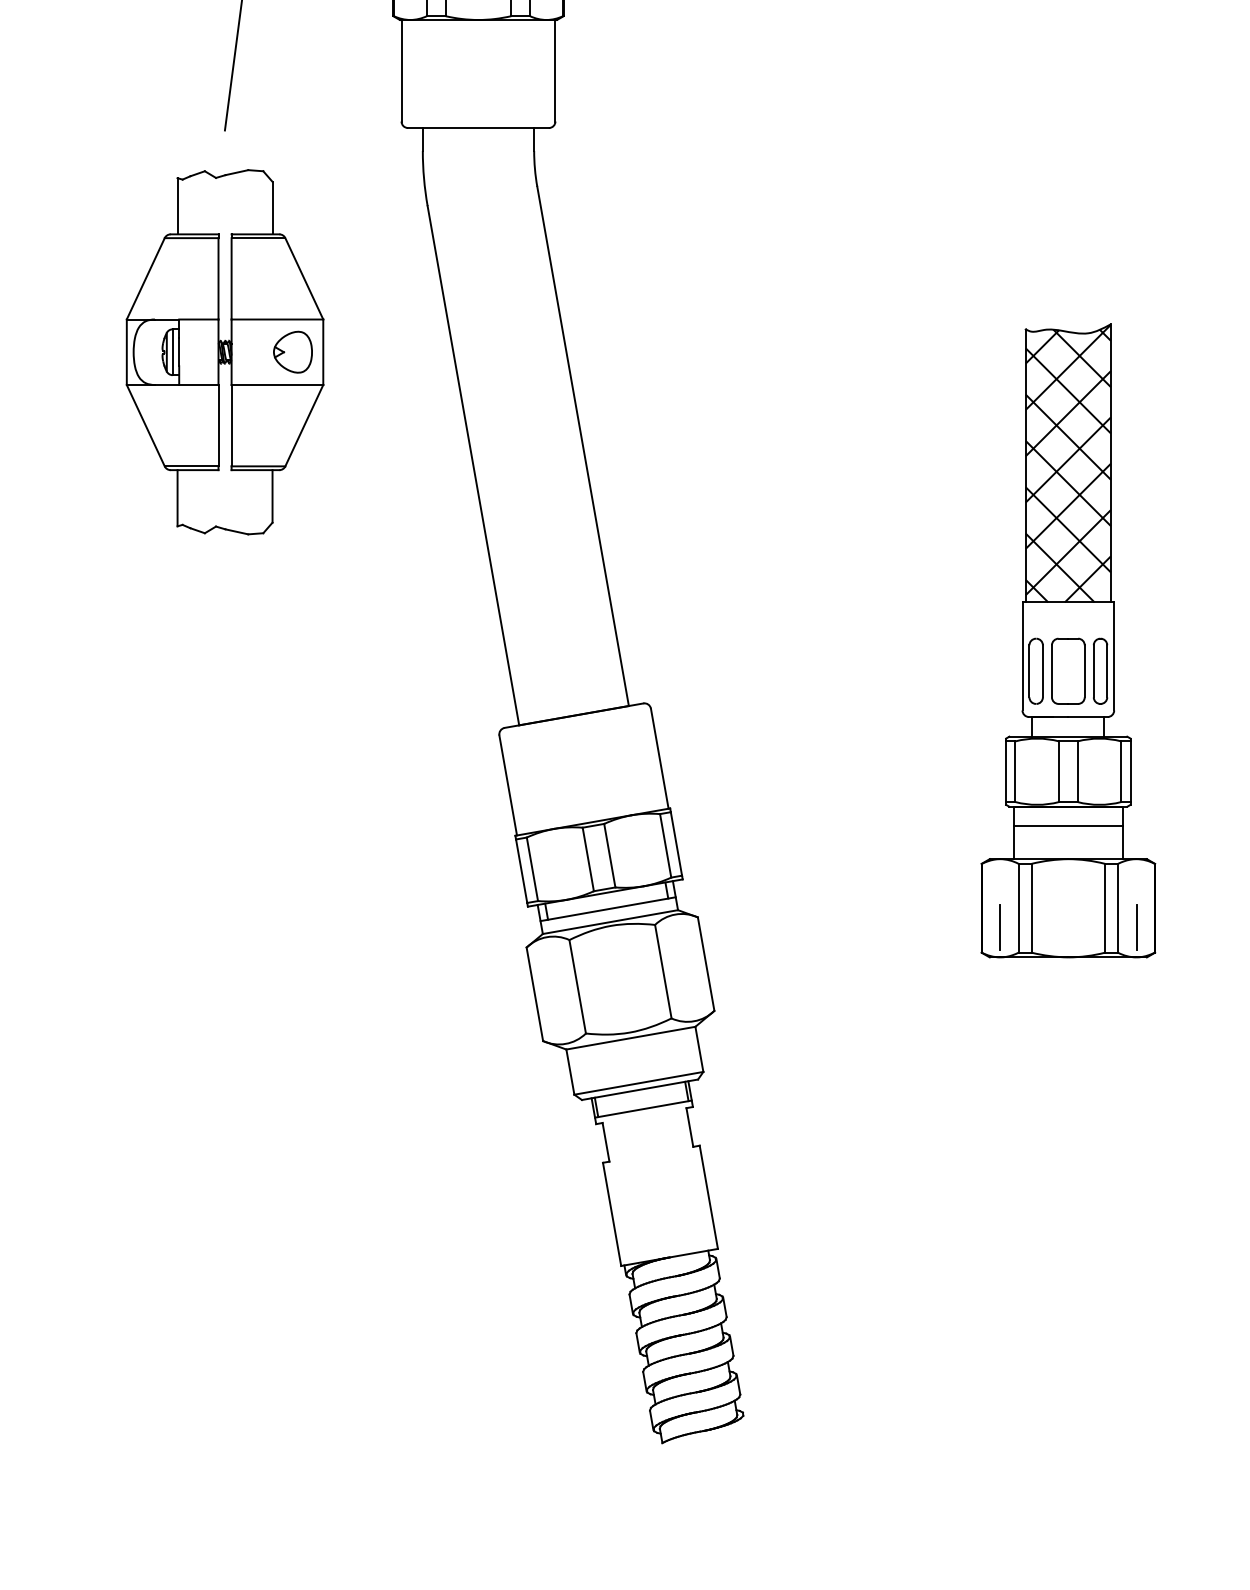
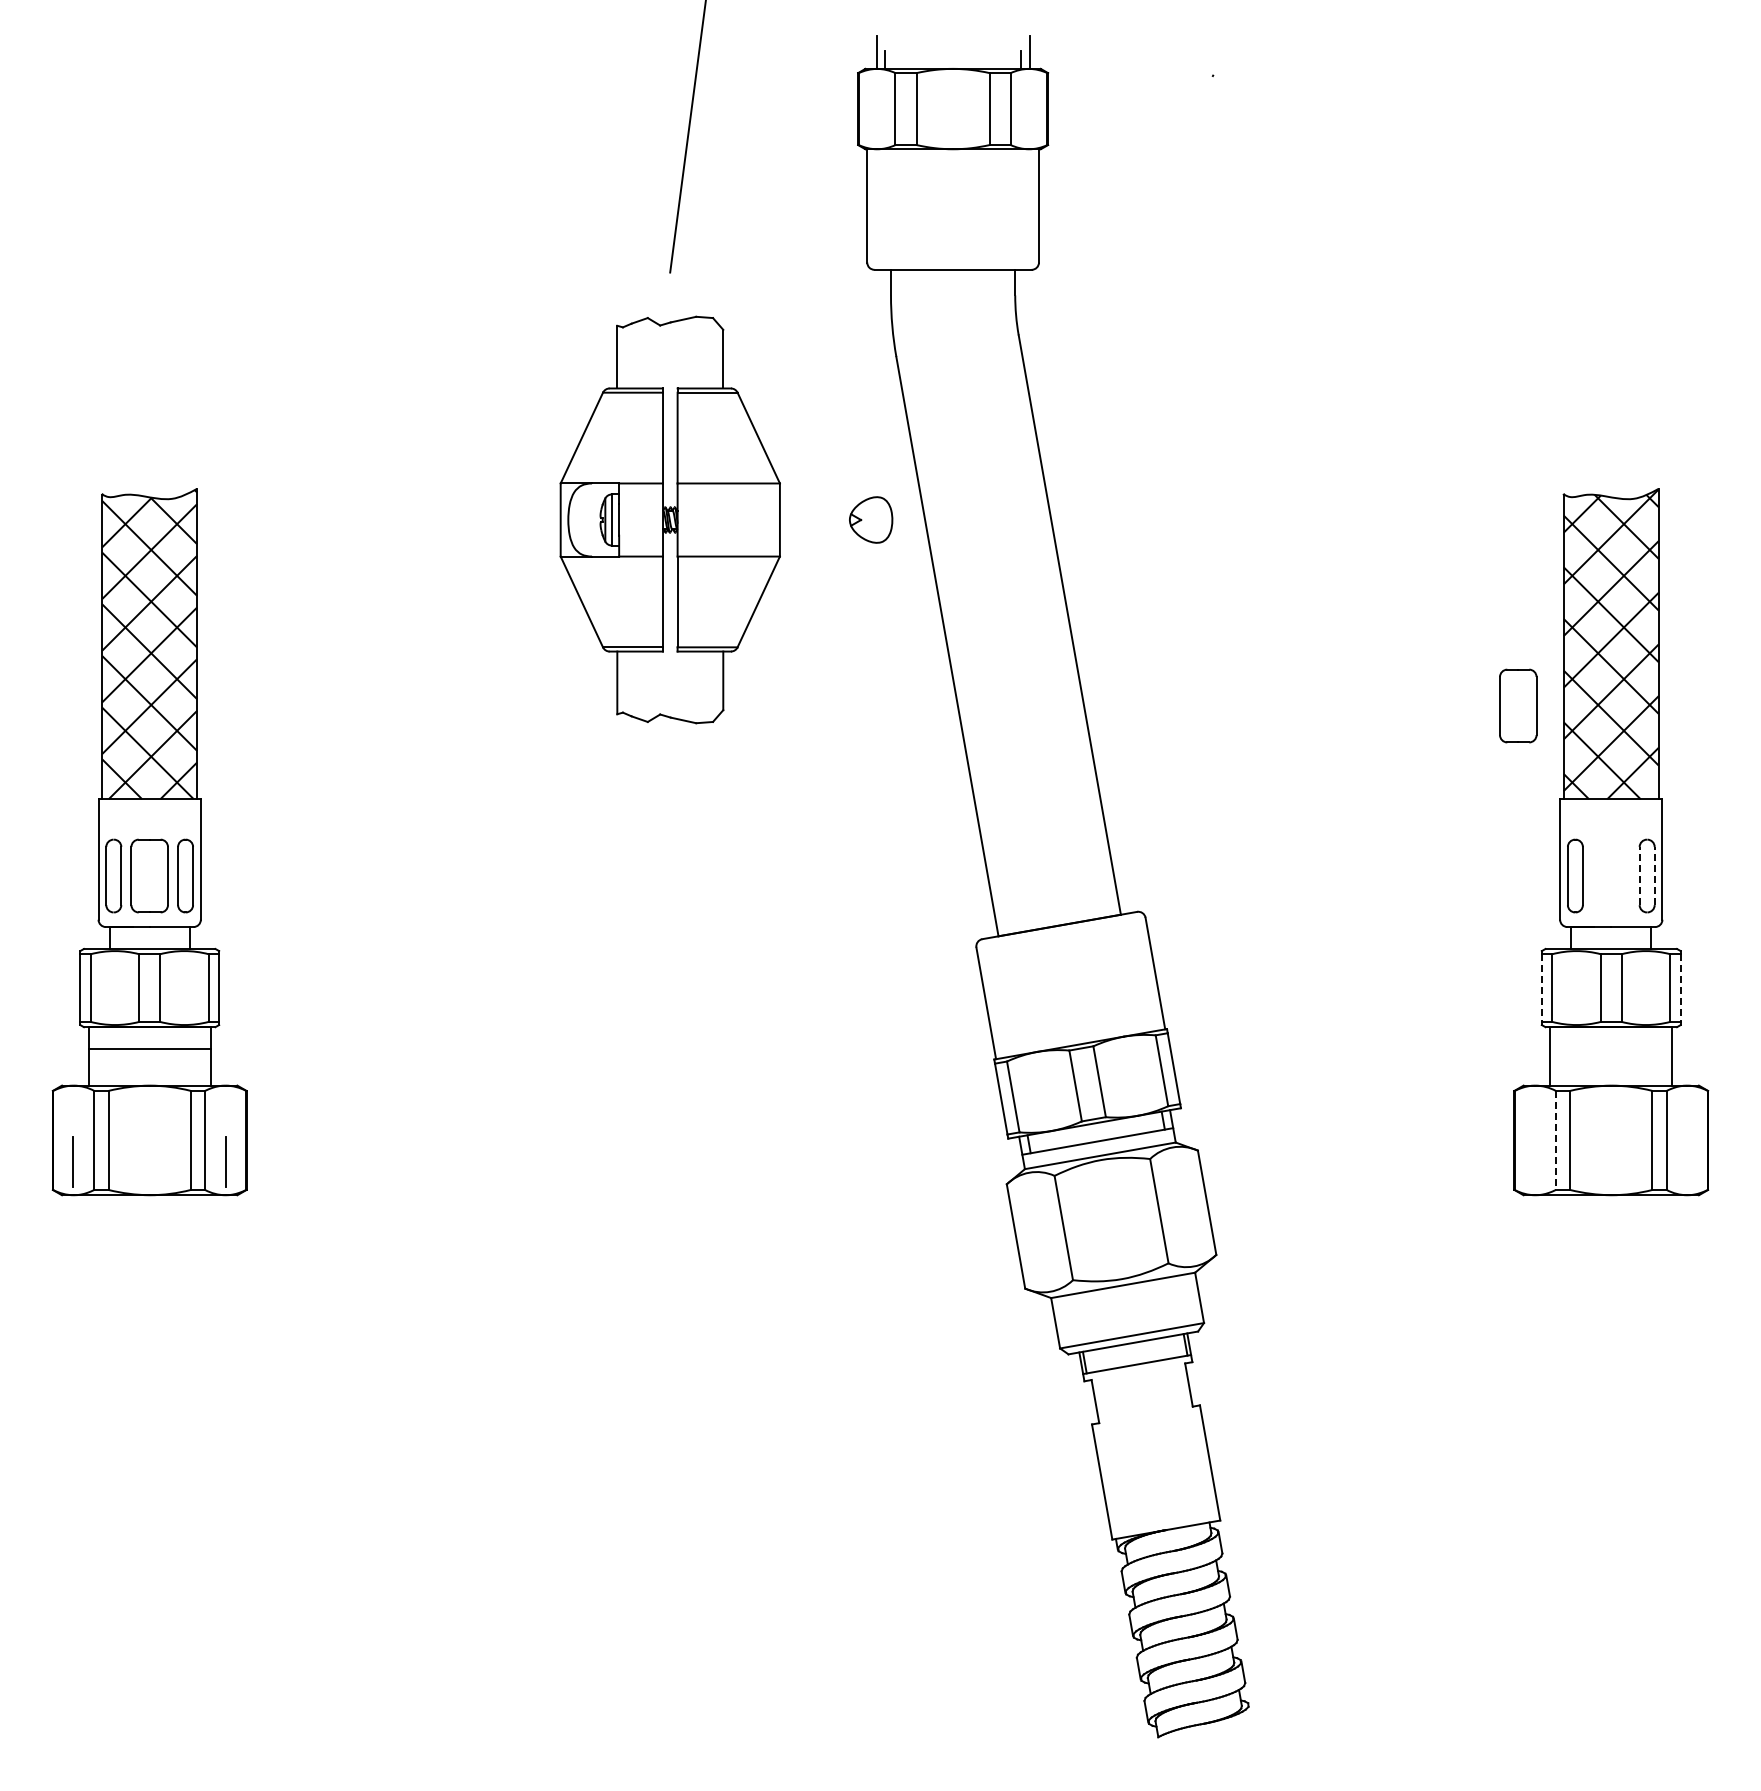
part: (293, 351) -> (871, 519), moved
part: (1068, 670) -> (1518, 705), moved
line: (1093, 670) -> (1639, 875), solid -> dashed
line: (1107, 670) -> (1654, 875), solid -> dashed
line: (1005, 772) -> (1541, 988), solid -> dashed
line: (1130, 772) -> (1680, 988), solid -> dashed
line: (1068, 826) -> (1611, 1049), removed
line: (1018, 908) -> (1555, 1140), solid -> dashed
line: (999, 927) -> (1534, 1161), removed
line: (1136, 927) -> (1687, 1161), removed

